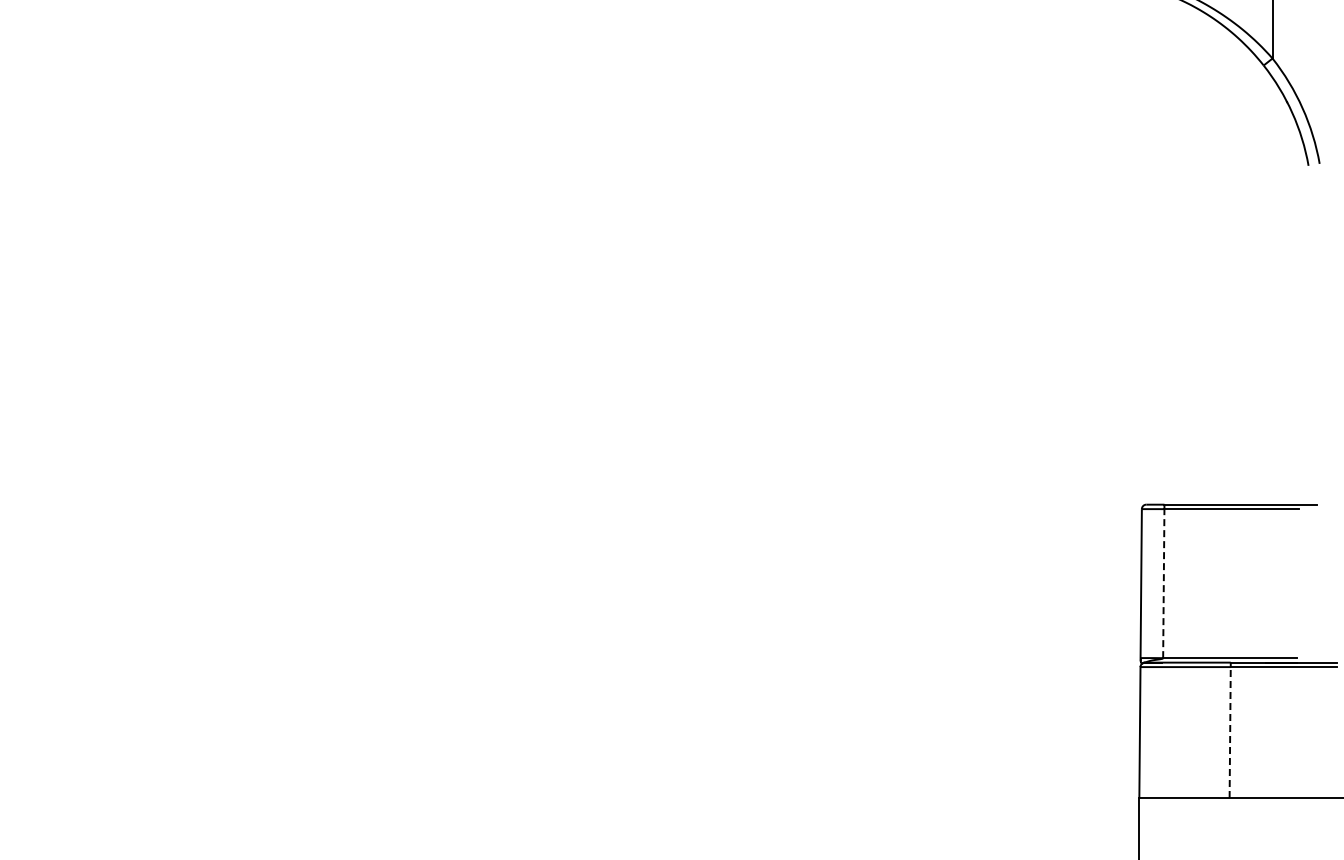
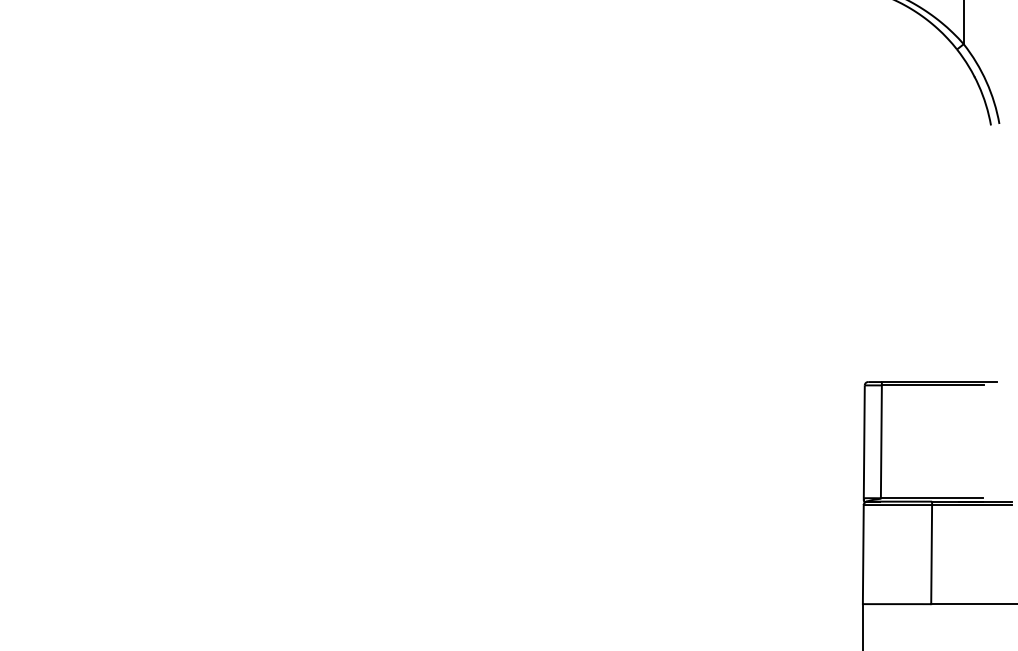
line: (1163, 583) -> (881, 441), dashed -> solid
line: (1230, 732) -> (931, 554), dashed -> solid

